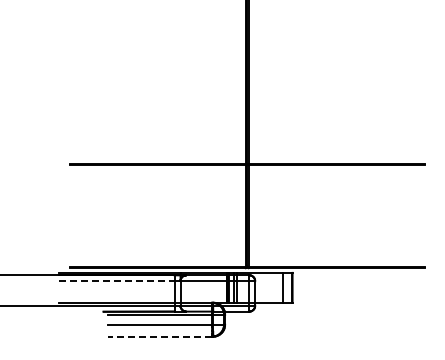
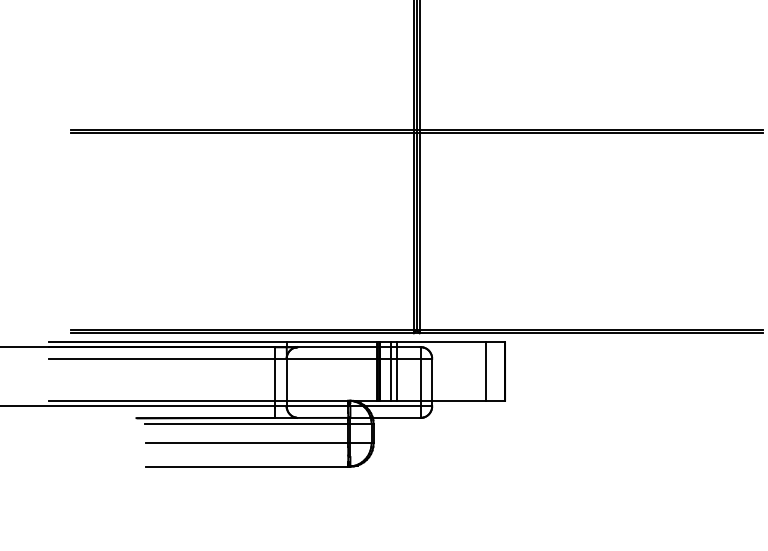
line: (116, 281) -> (162, 359), dashed -> solid
line: (160, 336) -> (247, 466), dashed -> solid

